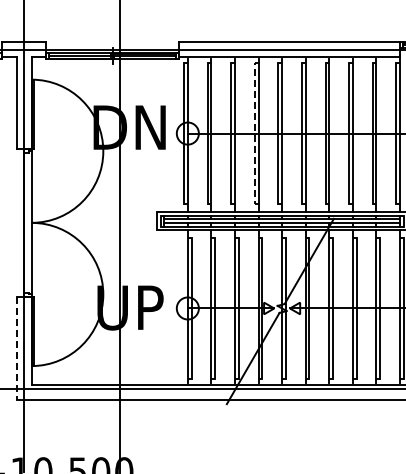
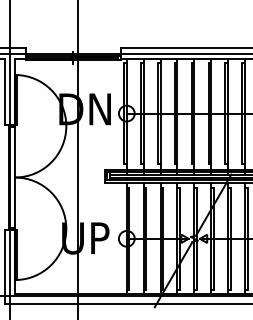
line: (254, 133) -> (174, 113), dashed -> solid
line: (17, 348) -> (4, 267), dashed -> solid

